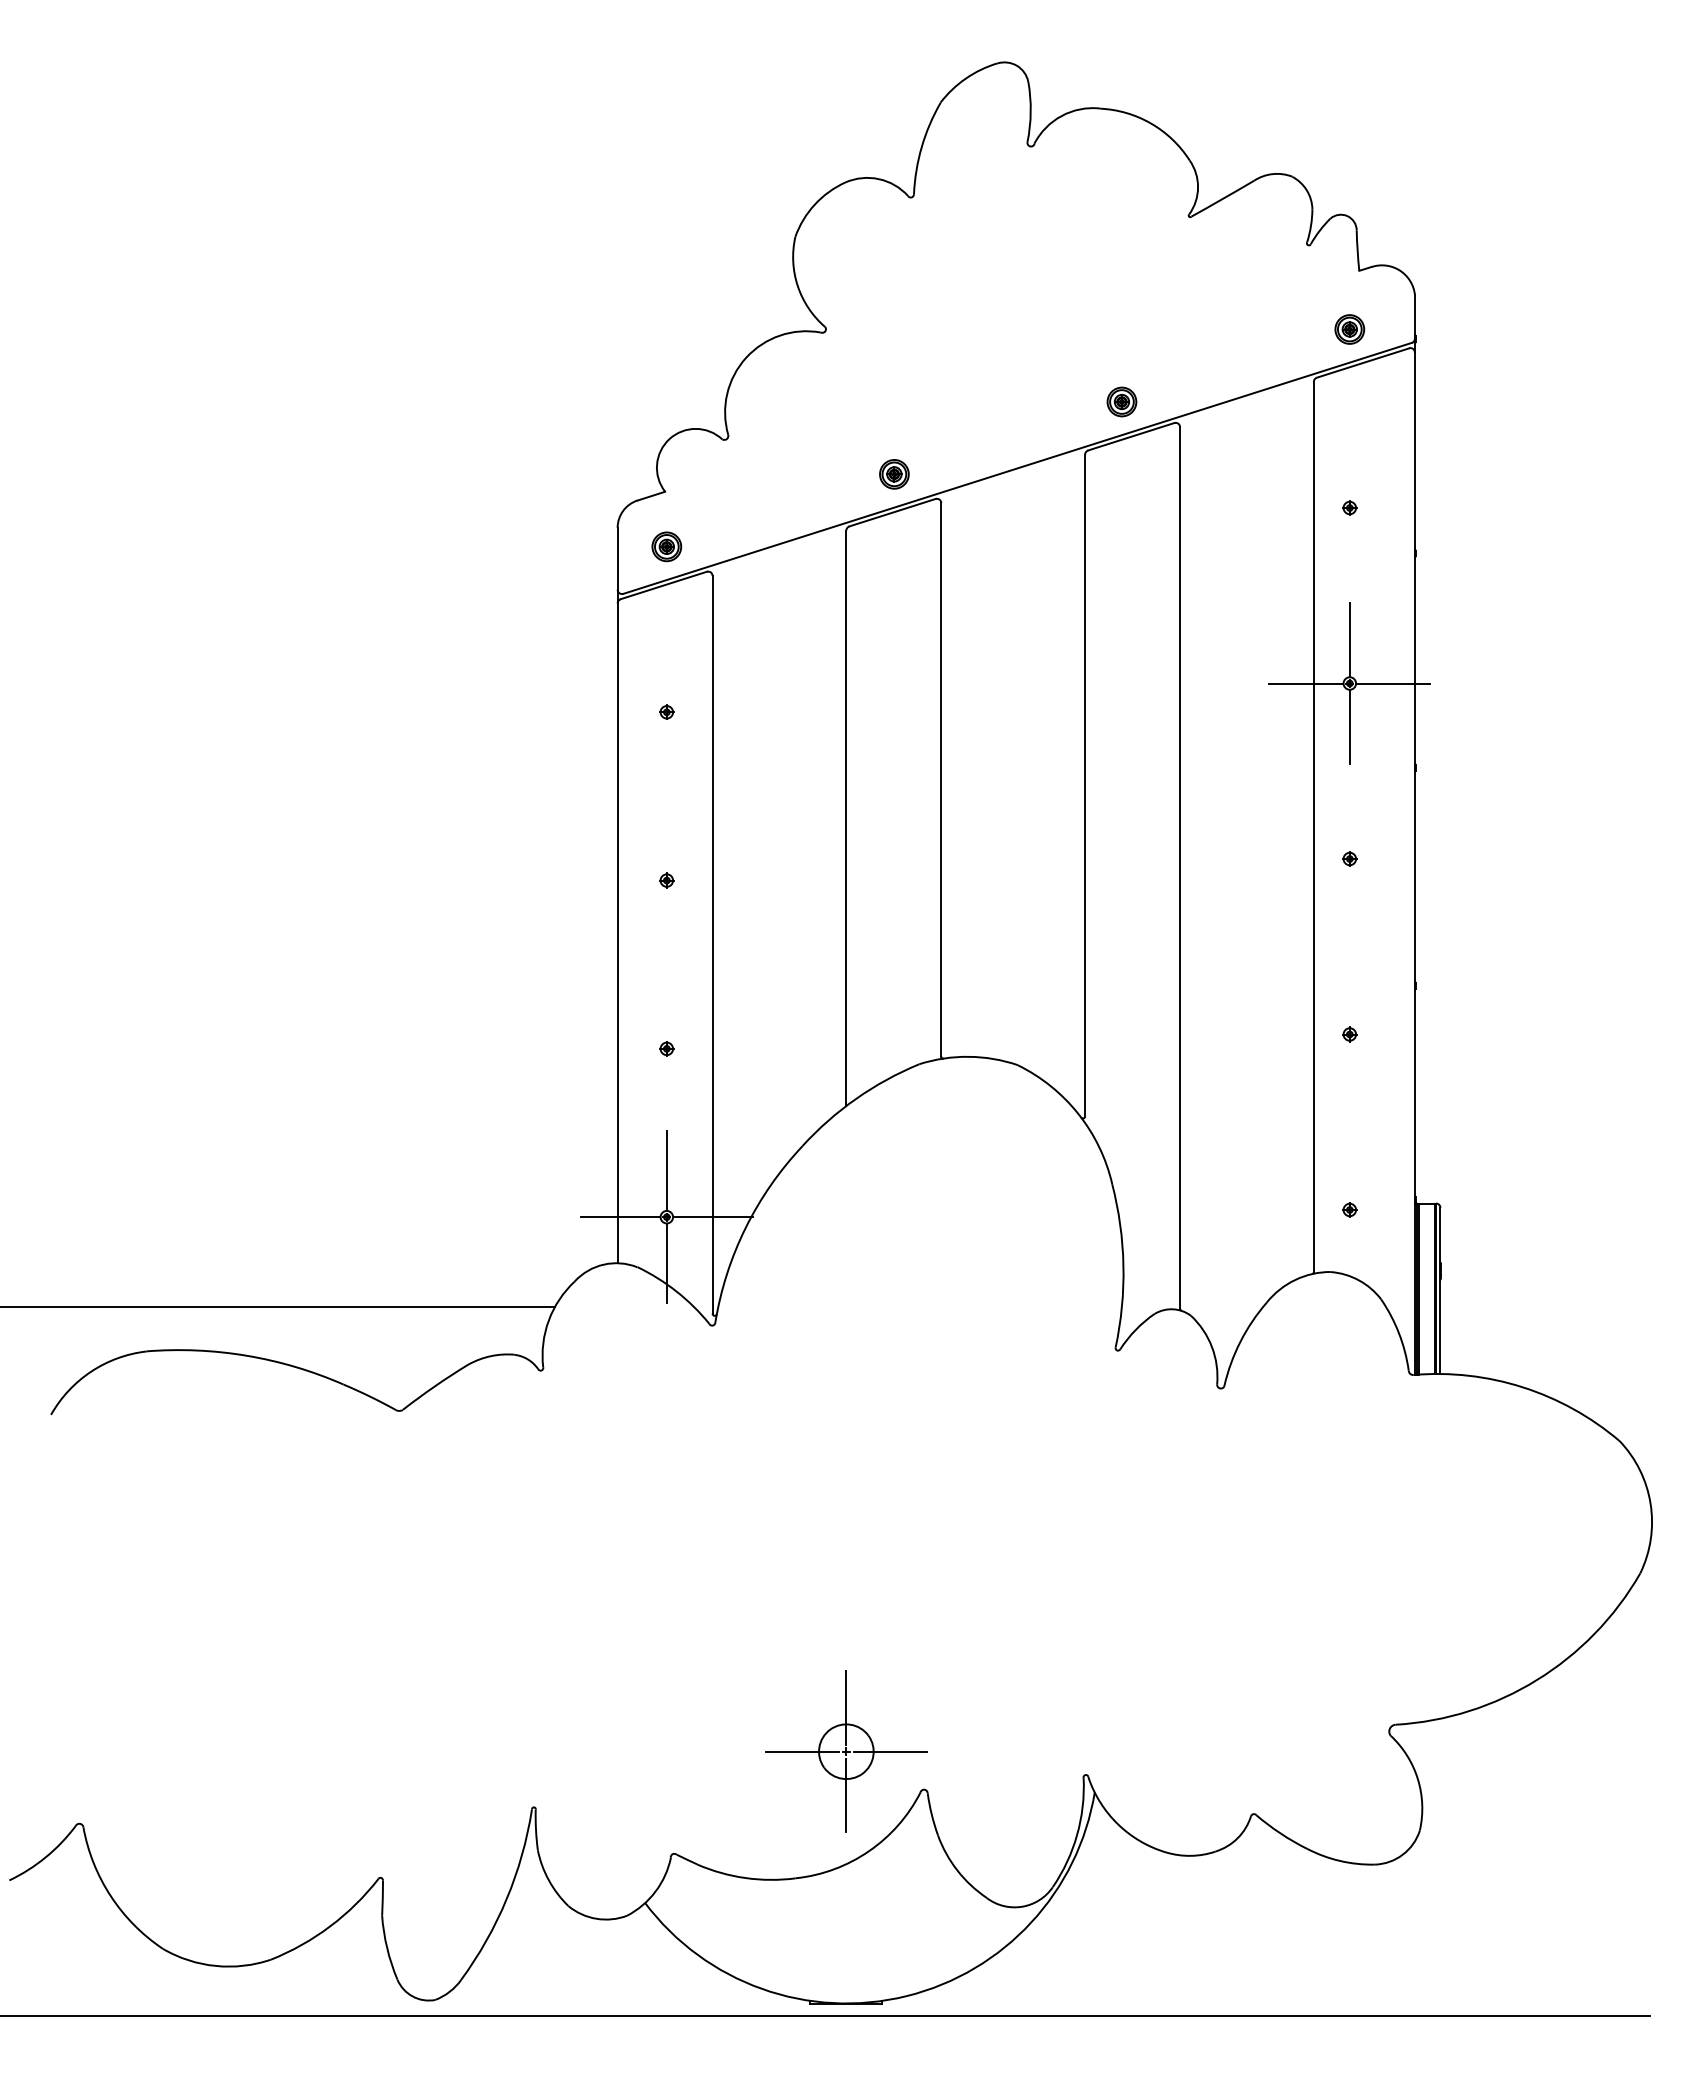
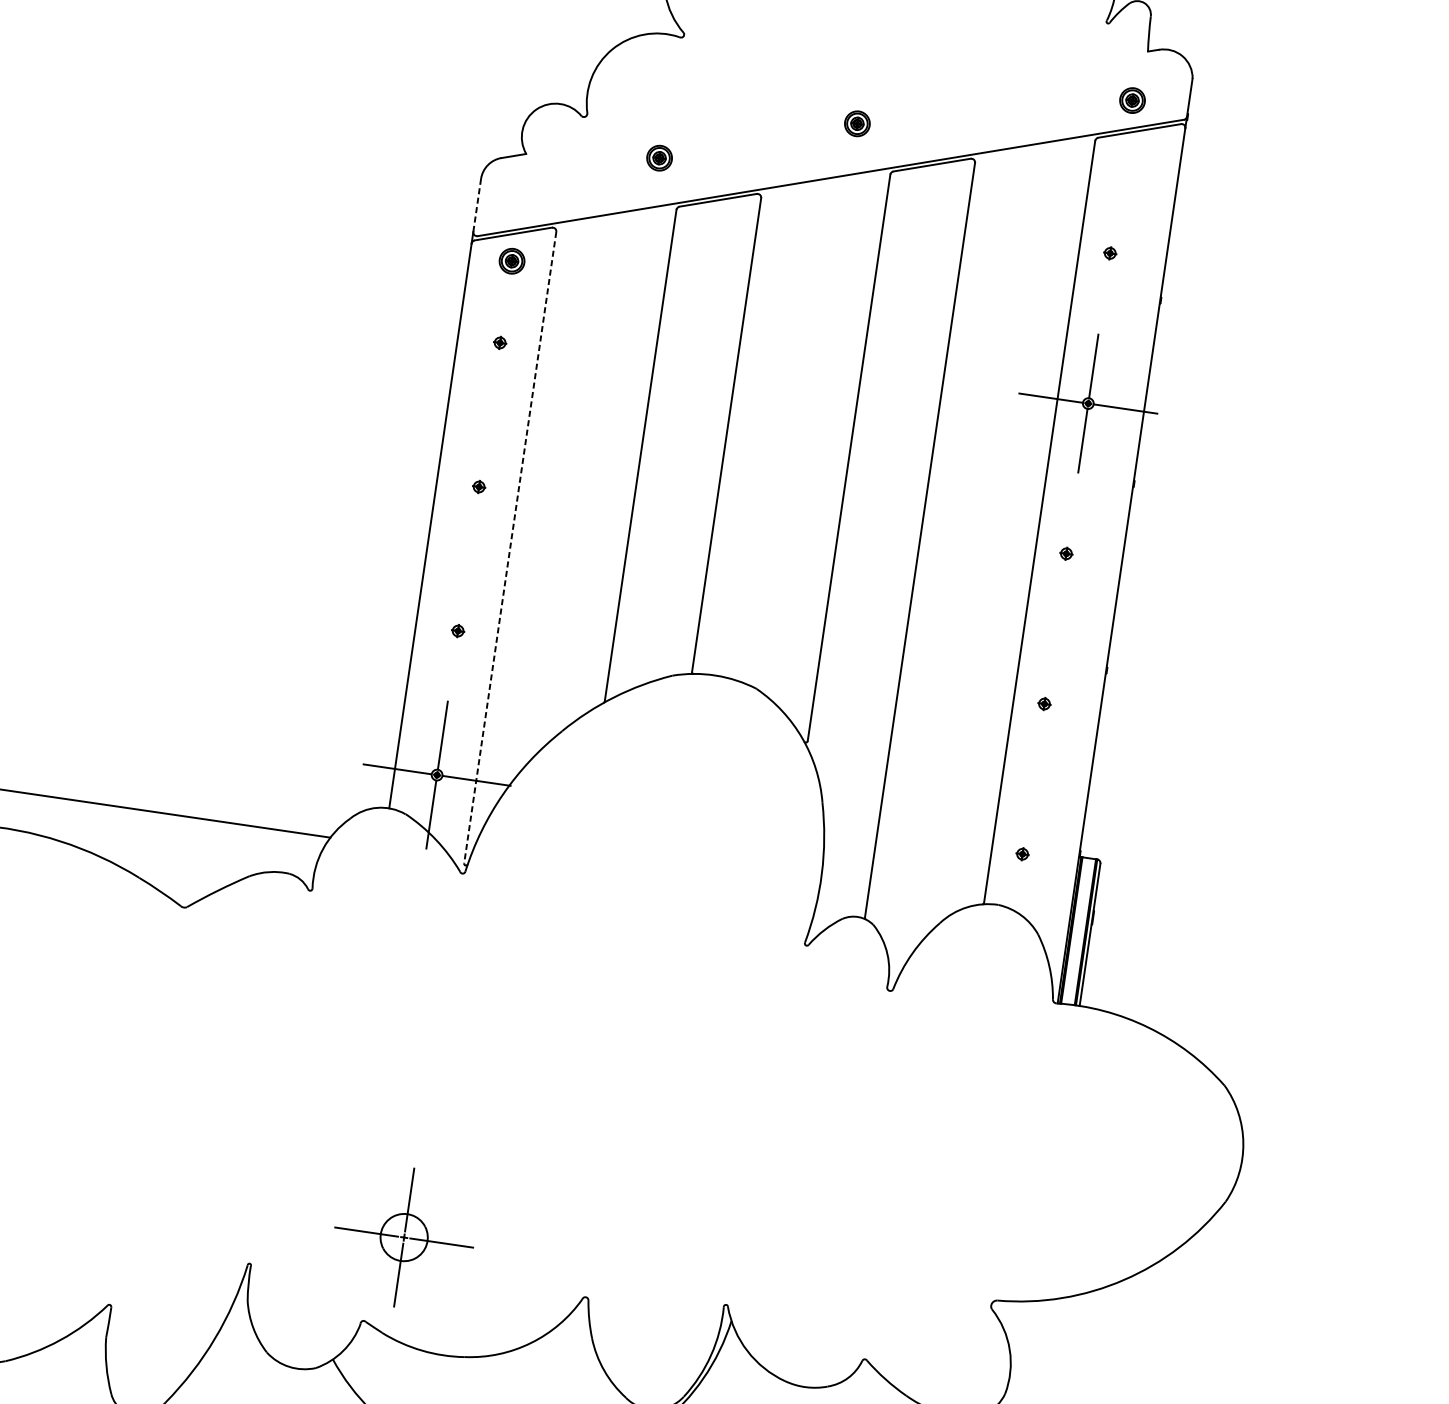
part: (1121, 401) -> (857, 123), moved
part: (894, 474) -> (659, 158), moved
part: (666, 546) -> (511, 260), moved
line: (617, 558) -> (477, 205), solid -> dashed
line: (712, 944) -> (510, 547), solid -> dashed
part: (846, 1751) -> (404, 1237), moved

